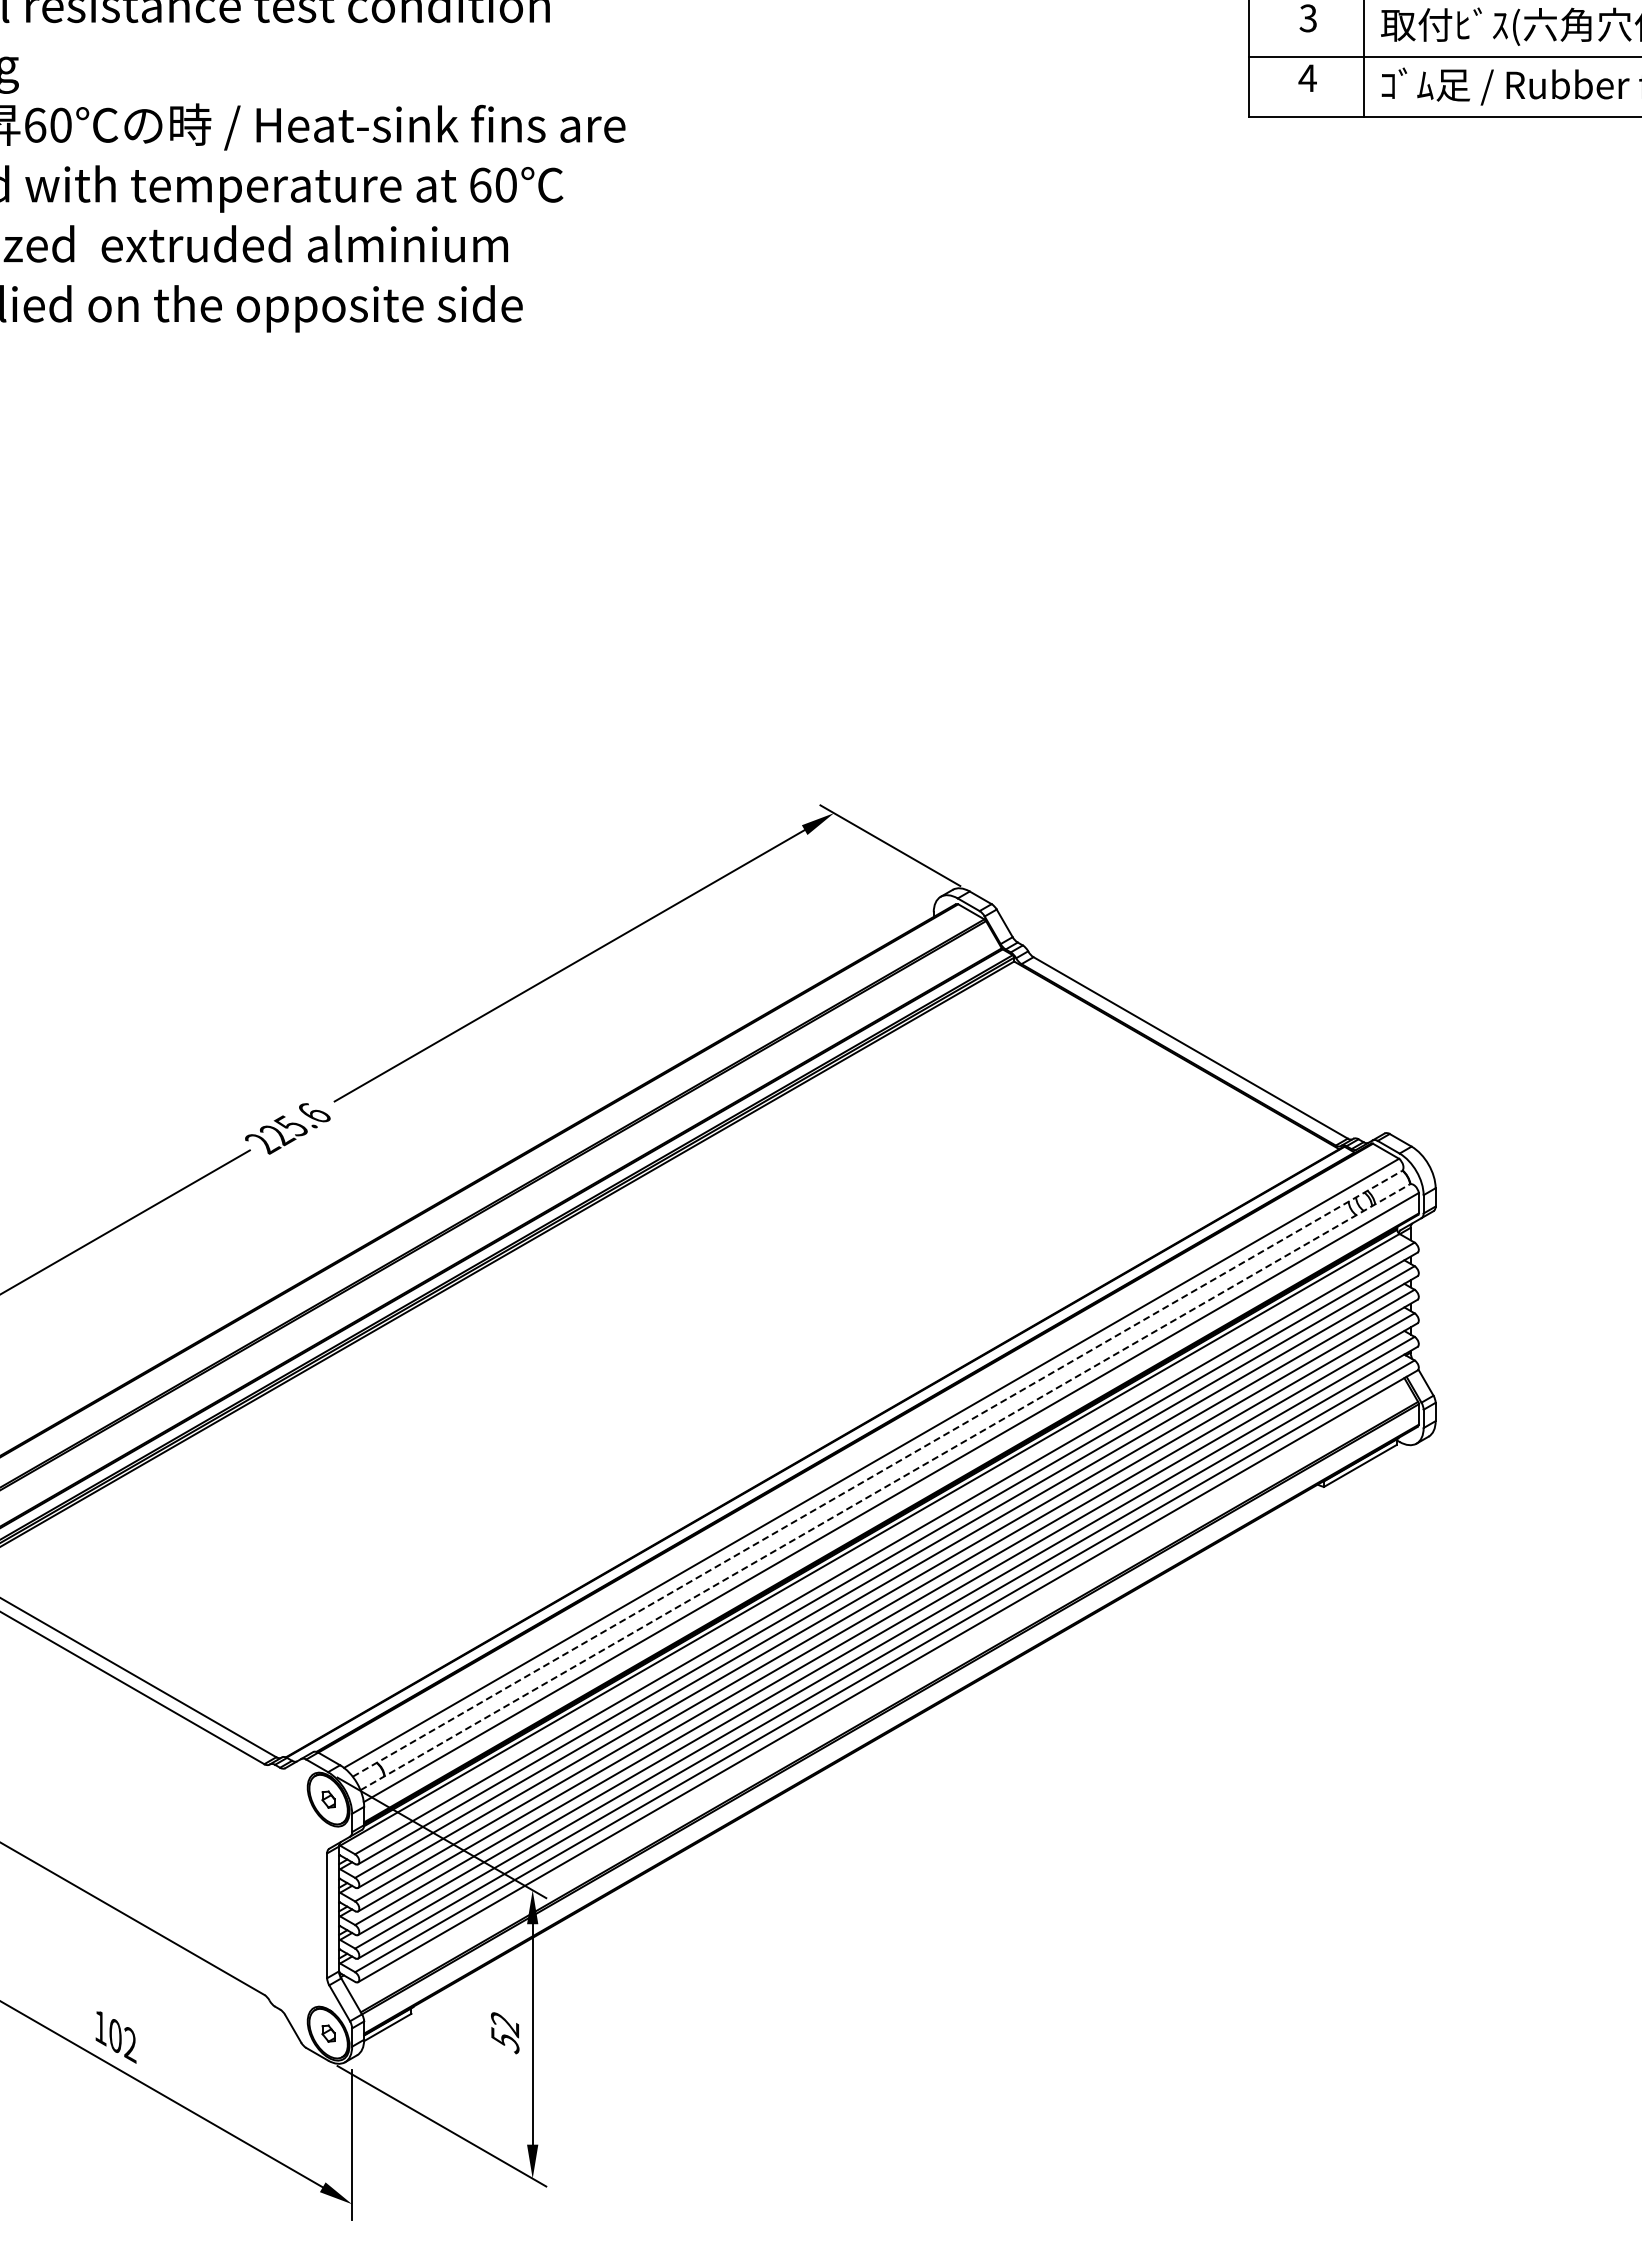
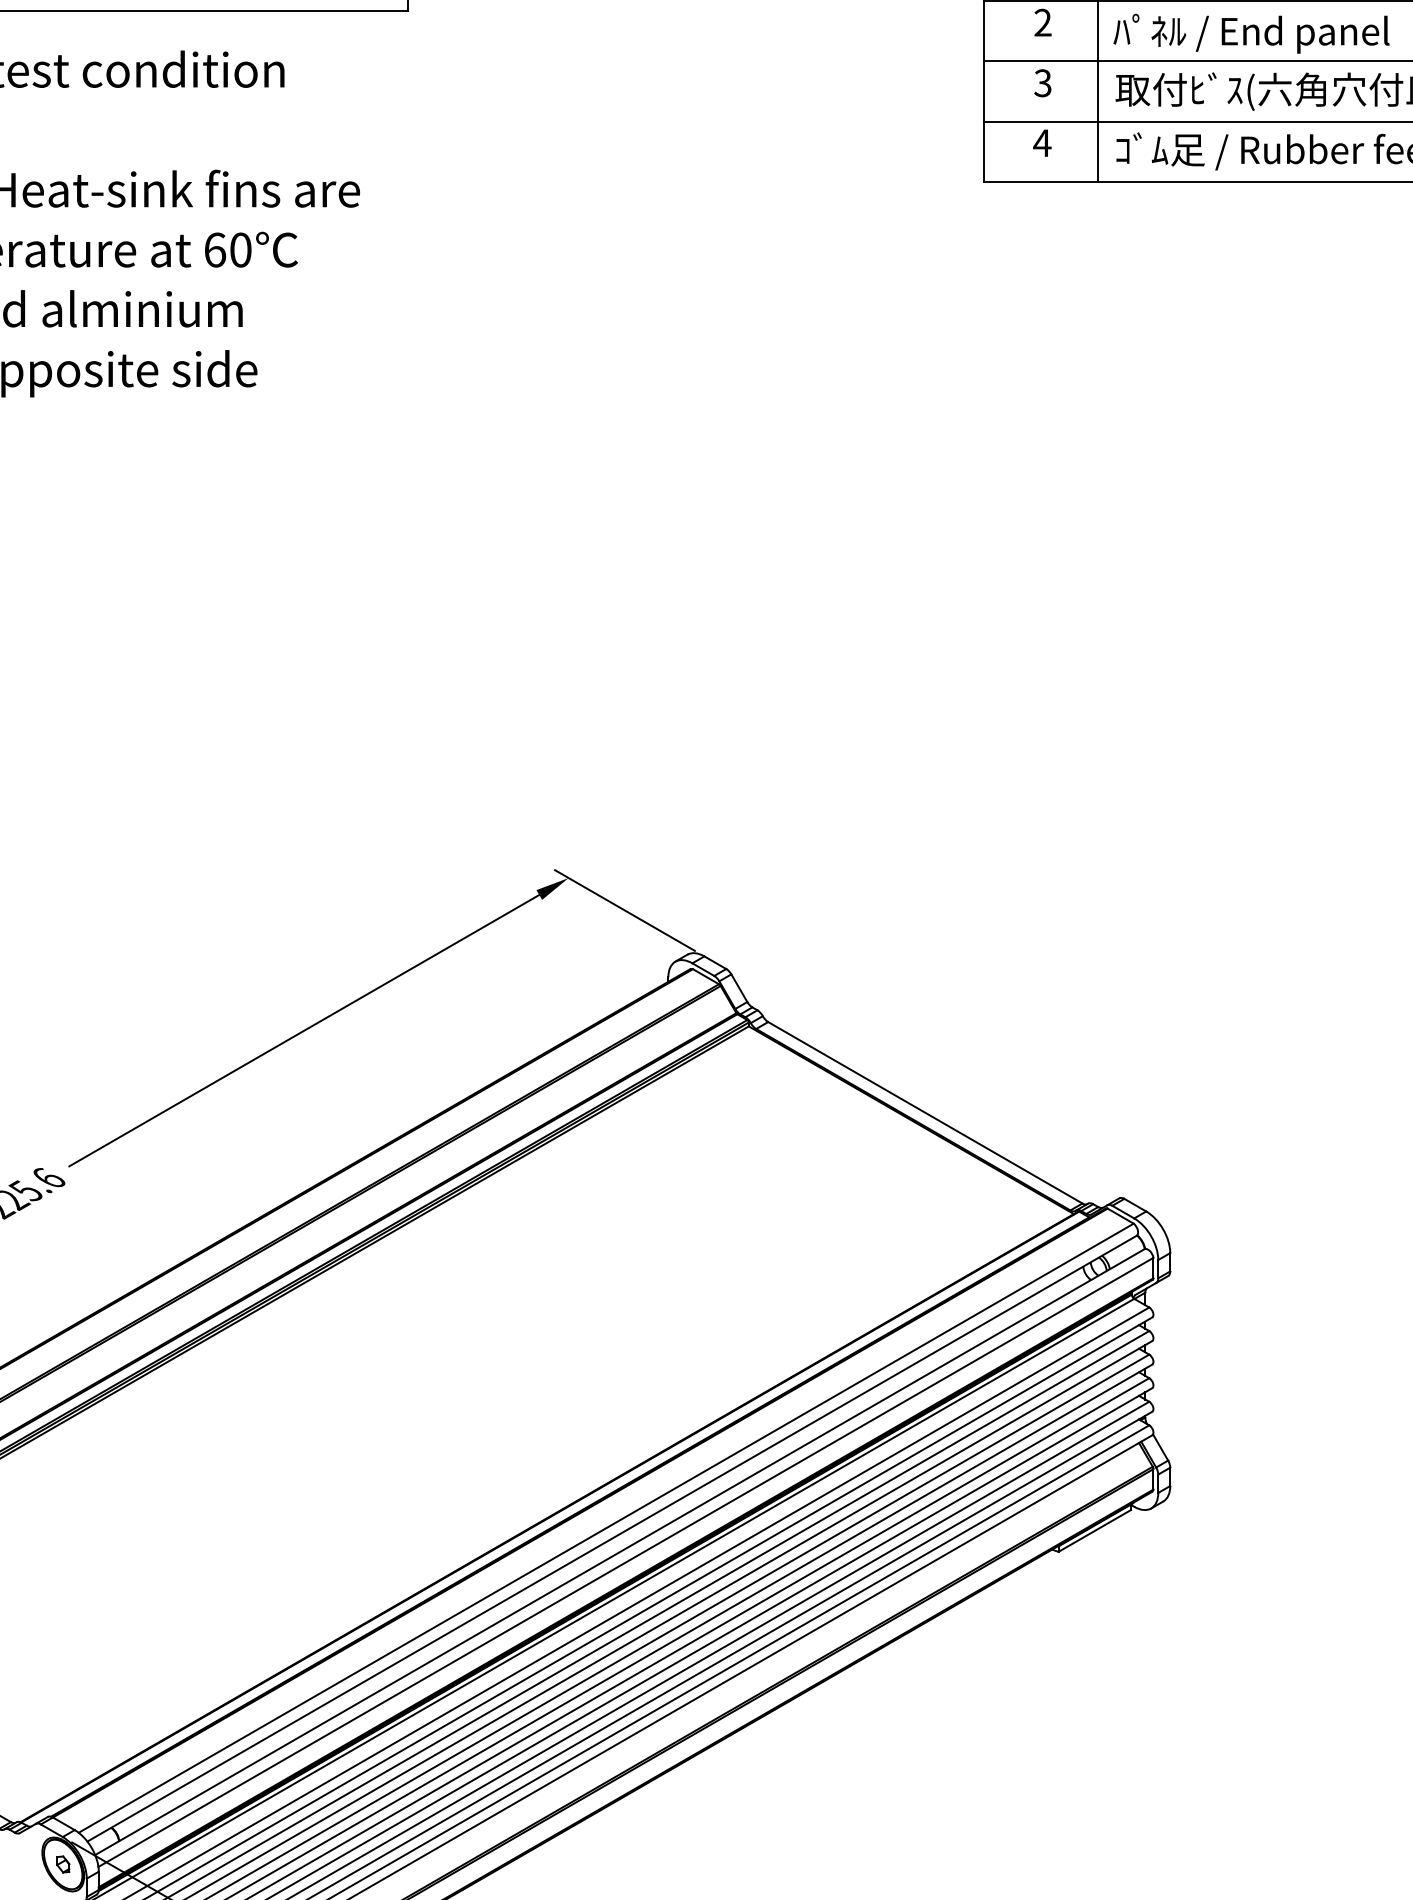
line: (877, 1473) -> (612, 1538), dashed -> solid
line: (885, 1487) -> (620, 1552), dashed -> solid

